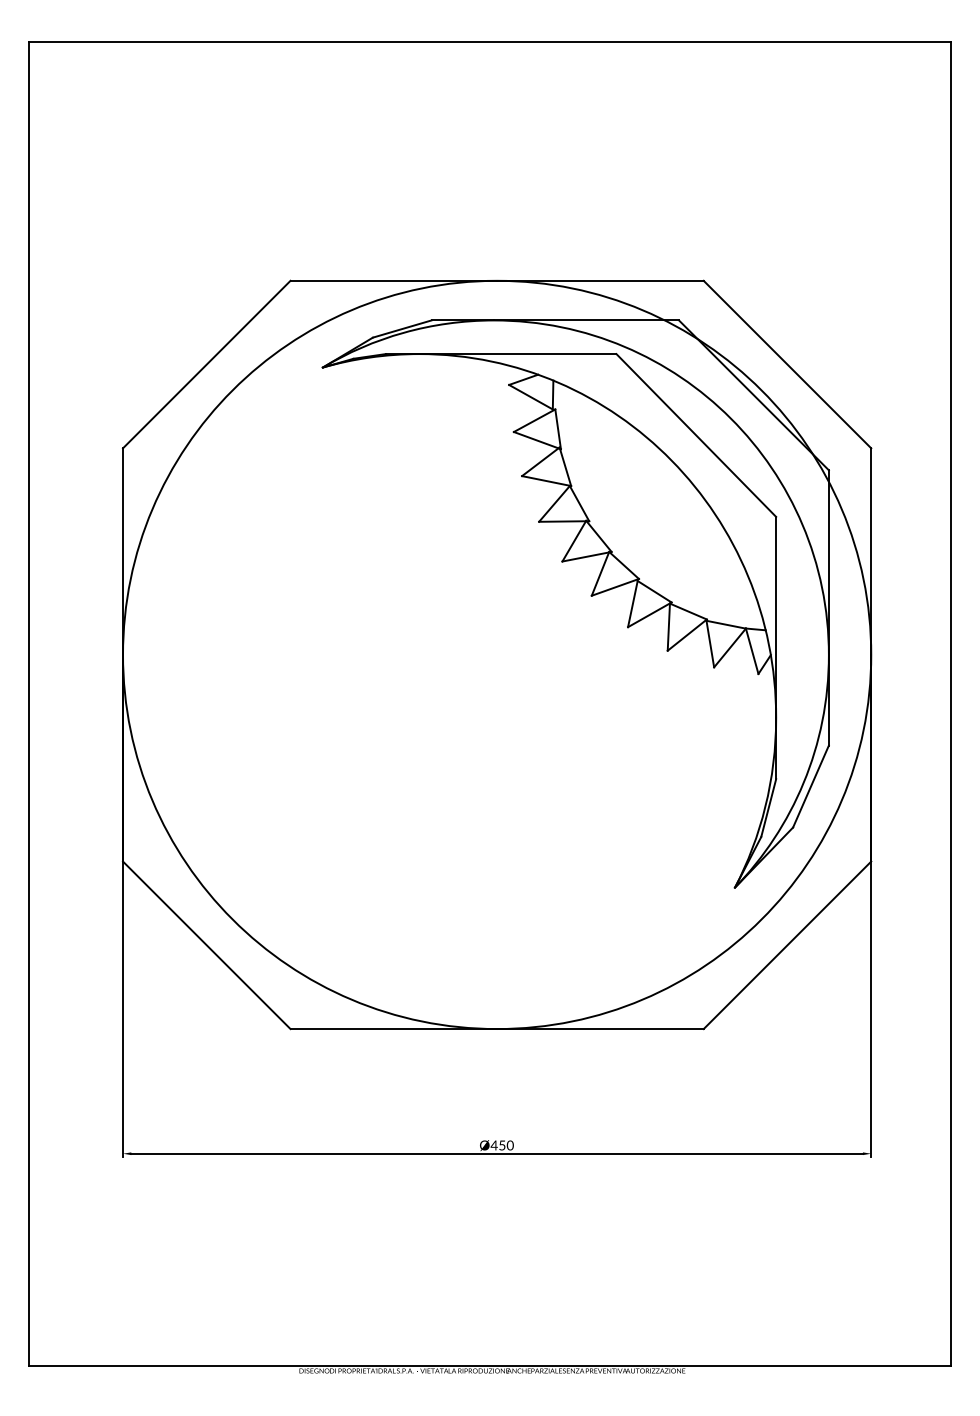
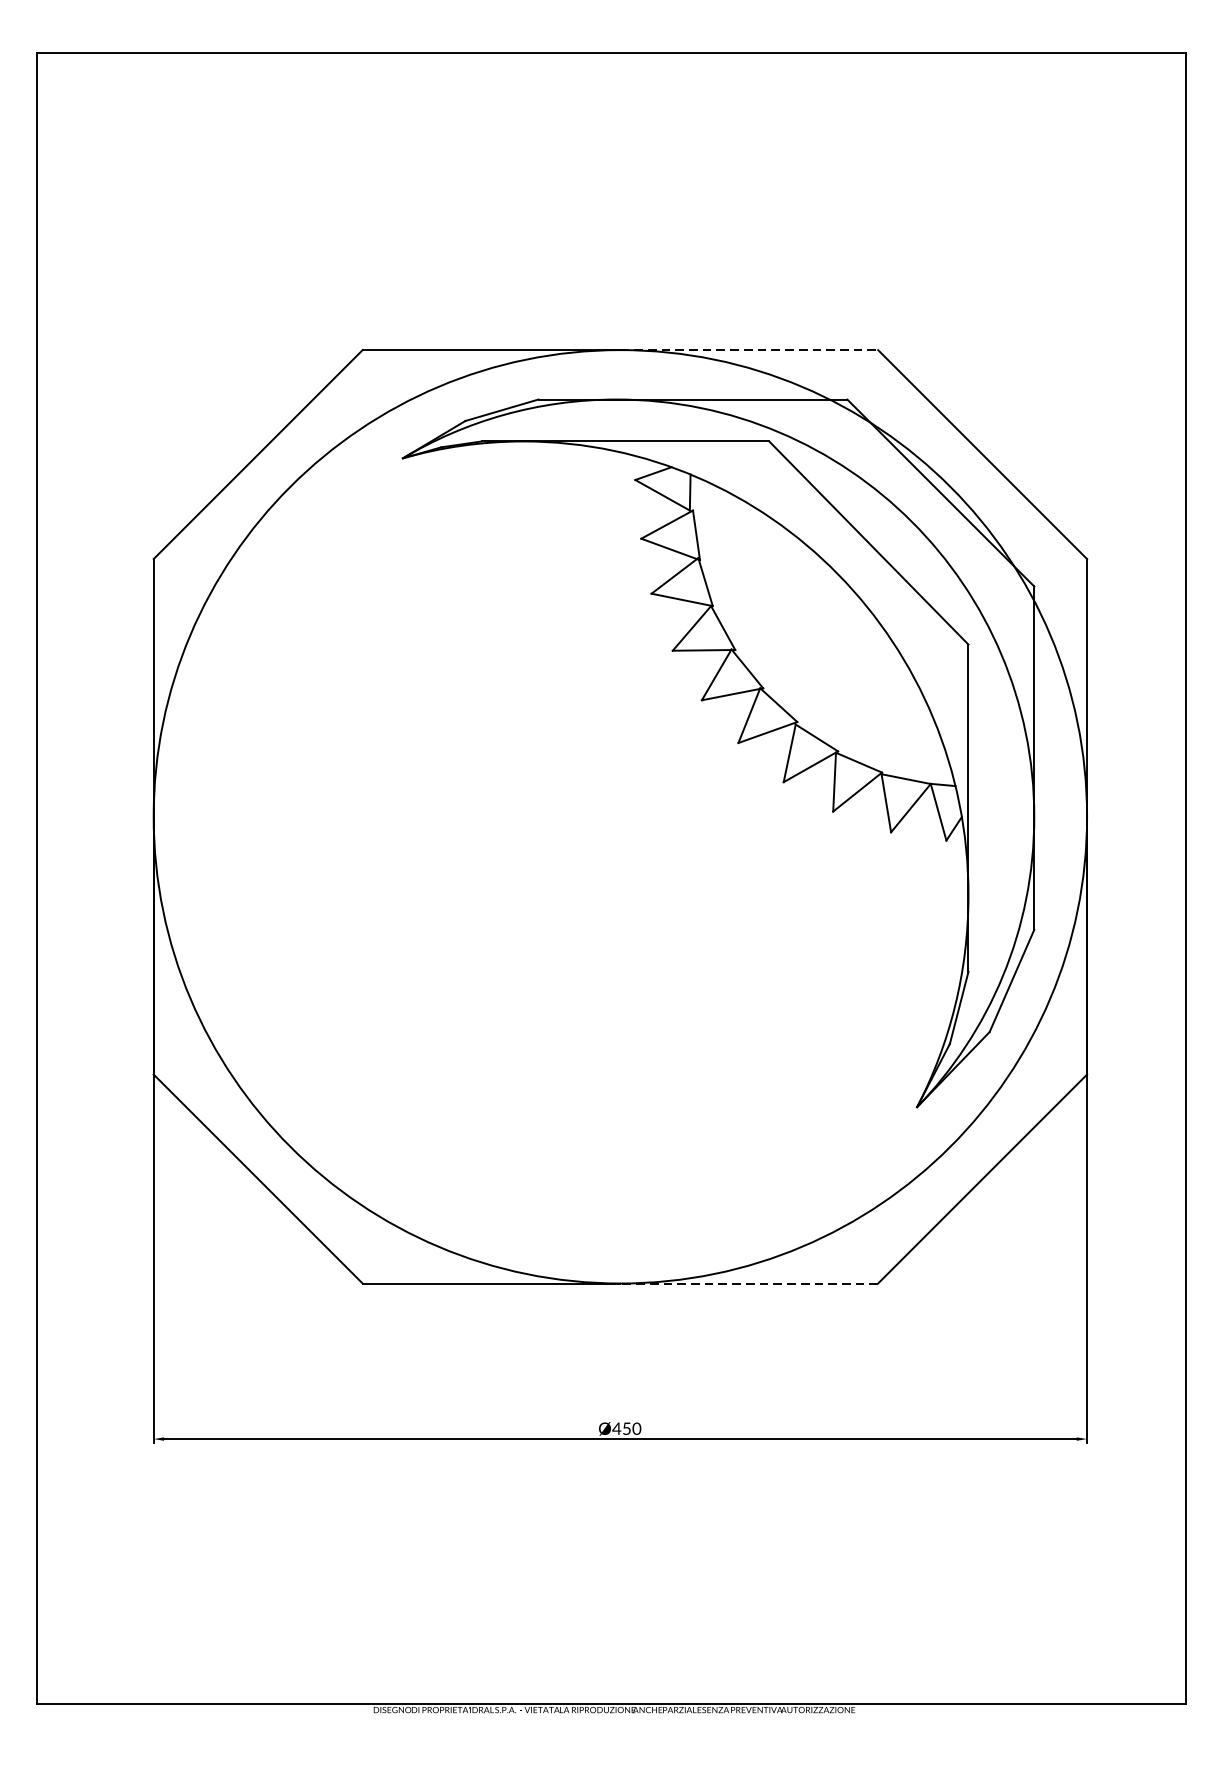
line: (600, 280) -> (749, 349), solid -> dashed
line: (599, 1029) -> (748, 1284), solid -> dashed

